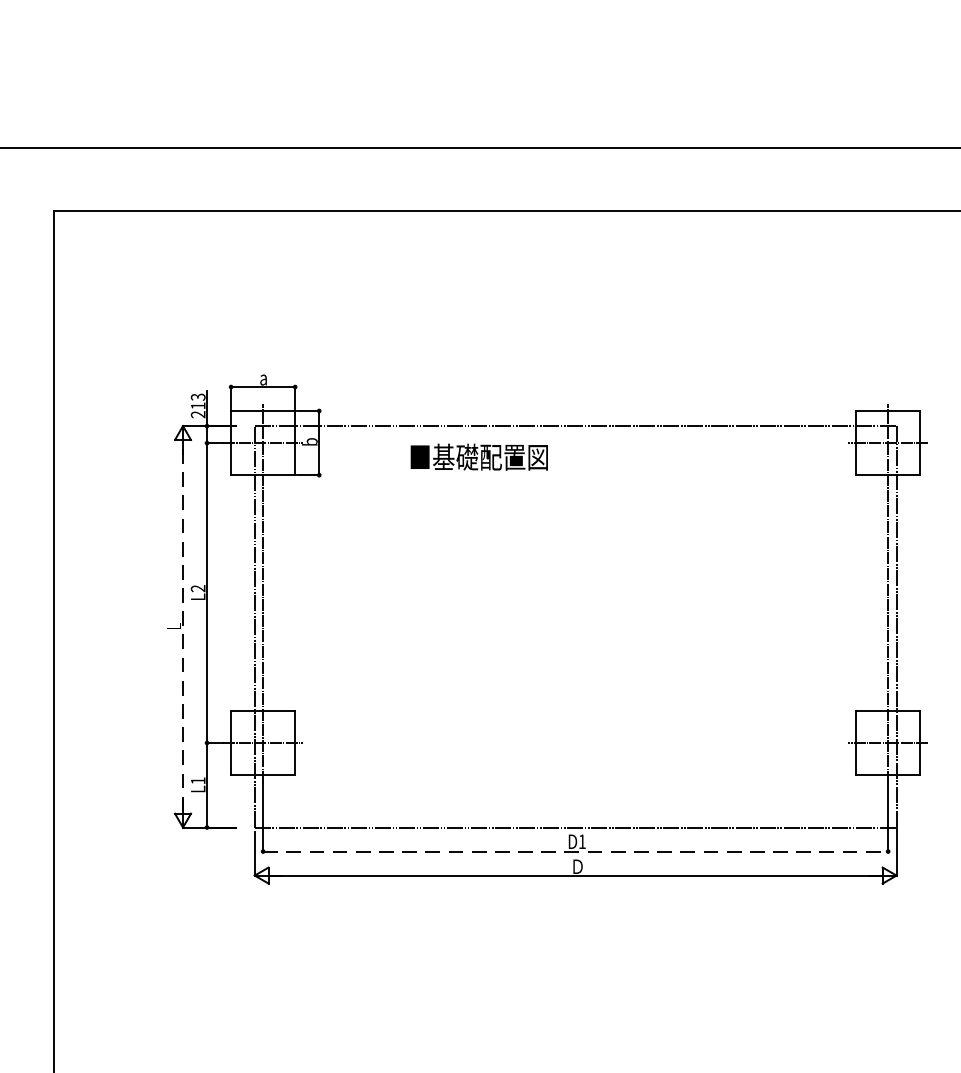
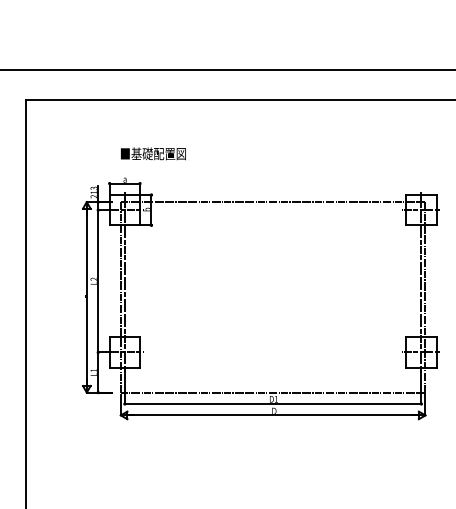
text: (479, 456) -> (153, 153), moved
line: (182, 627) -> (86, 297), dashed -> solid
line: (576, 852) -> (273, 404), dashed -> solid

